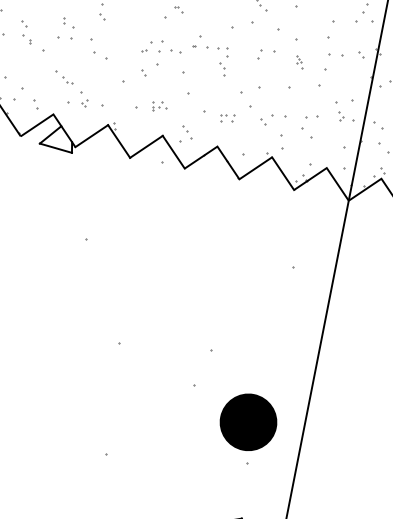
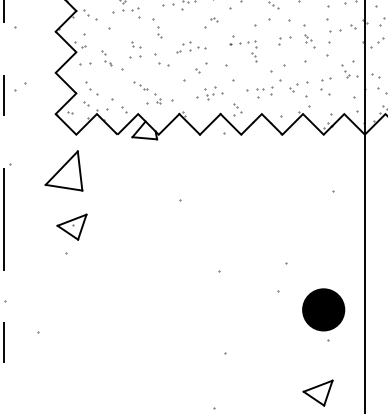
part: (161, 48) -> (191, 47), moved
part: (299, 62) -> (309, 41), size x1.67
part: (158, 106) -> (213, 93), size x1.67
part: (226, 118) -> (264, 92), size x1.67

